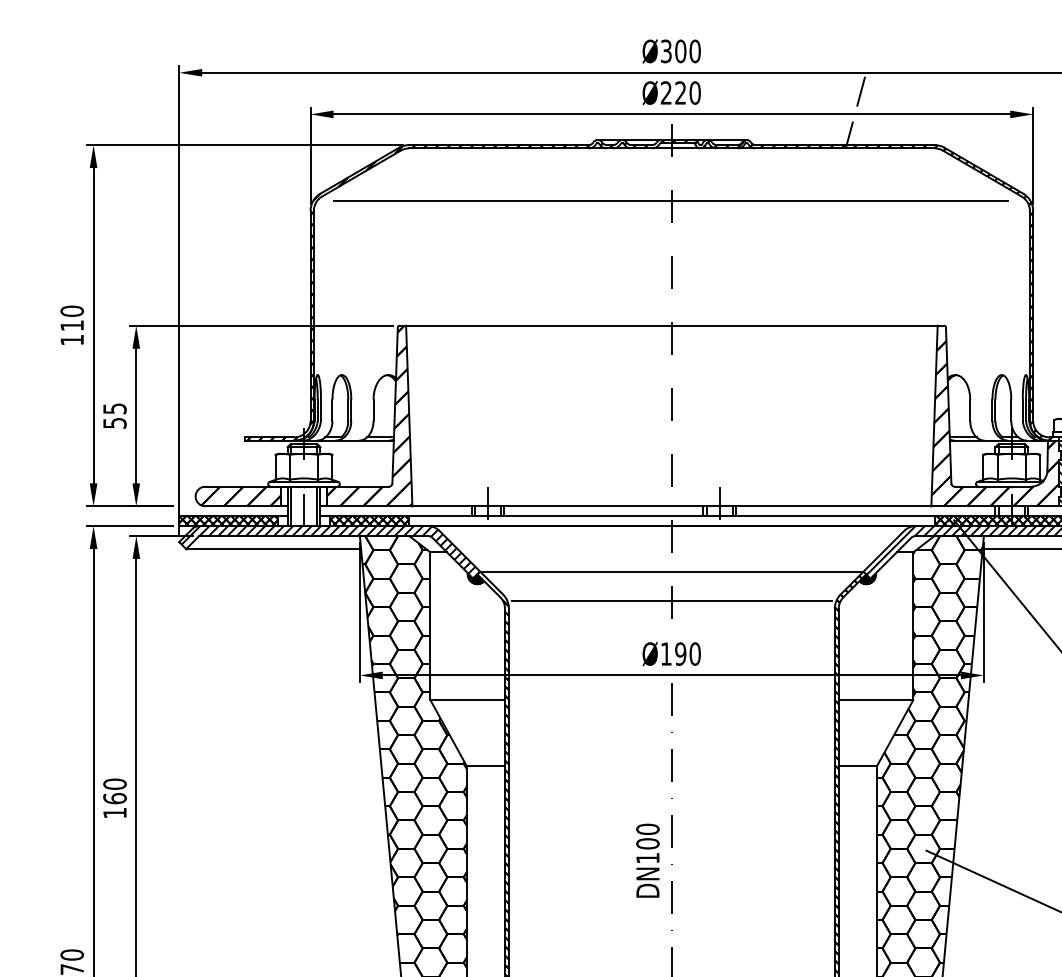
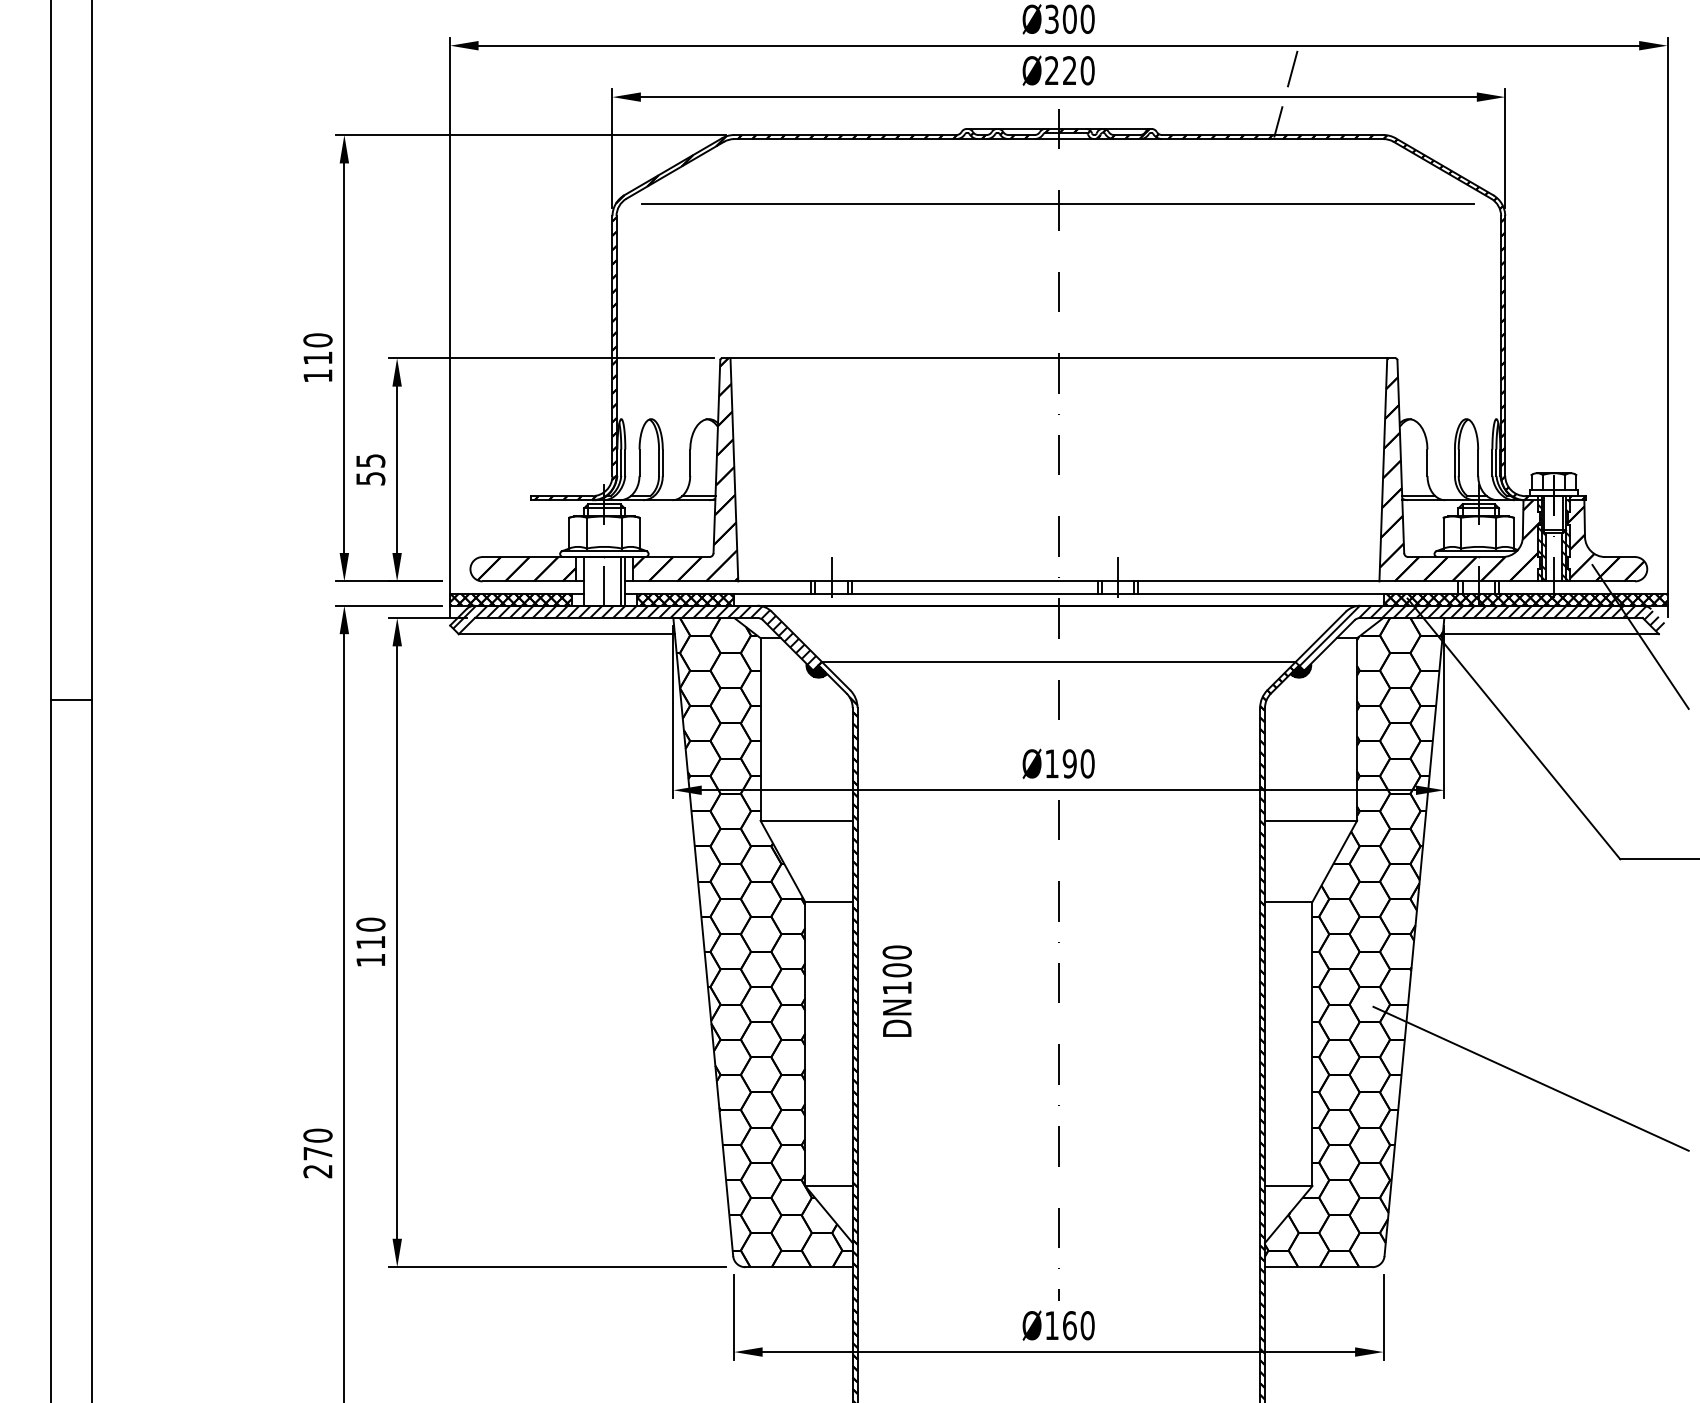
line: (291, 506) -> (588, 581), removed
line: (671, 601) -> (1058, 698), removed
text: (114, 798) -> (370, 942), 160 -> 110
text: (647, 860) -> (896, 990), moved

